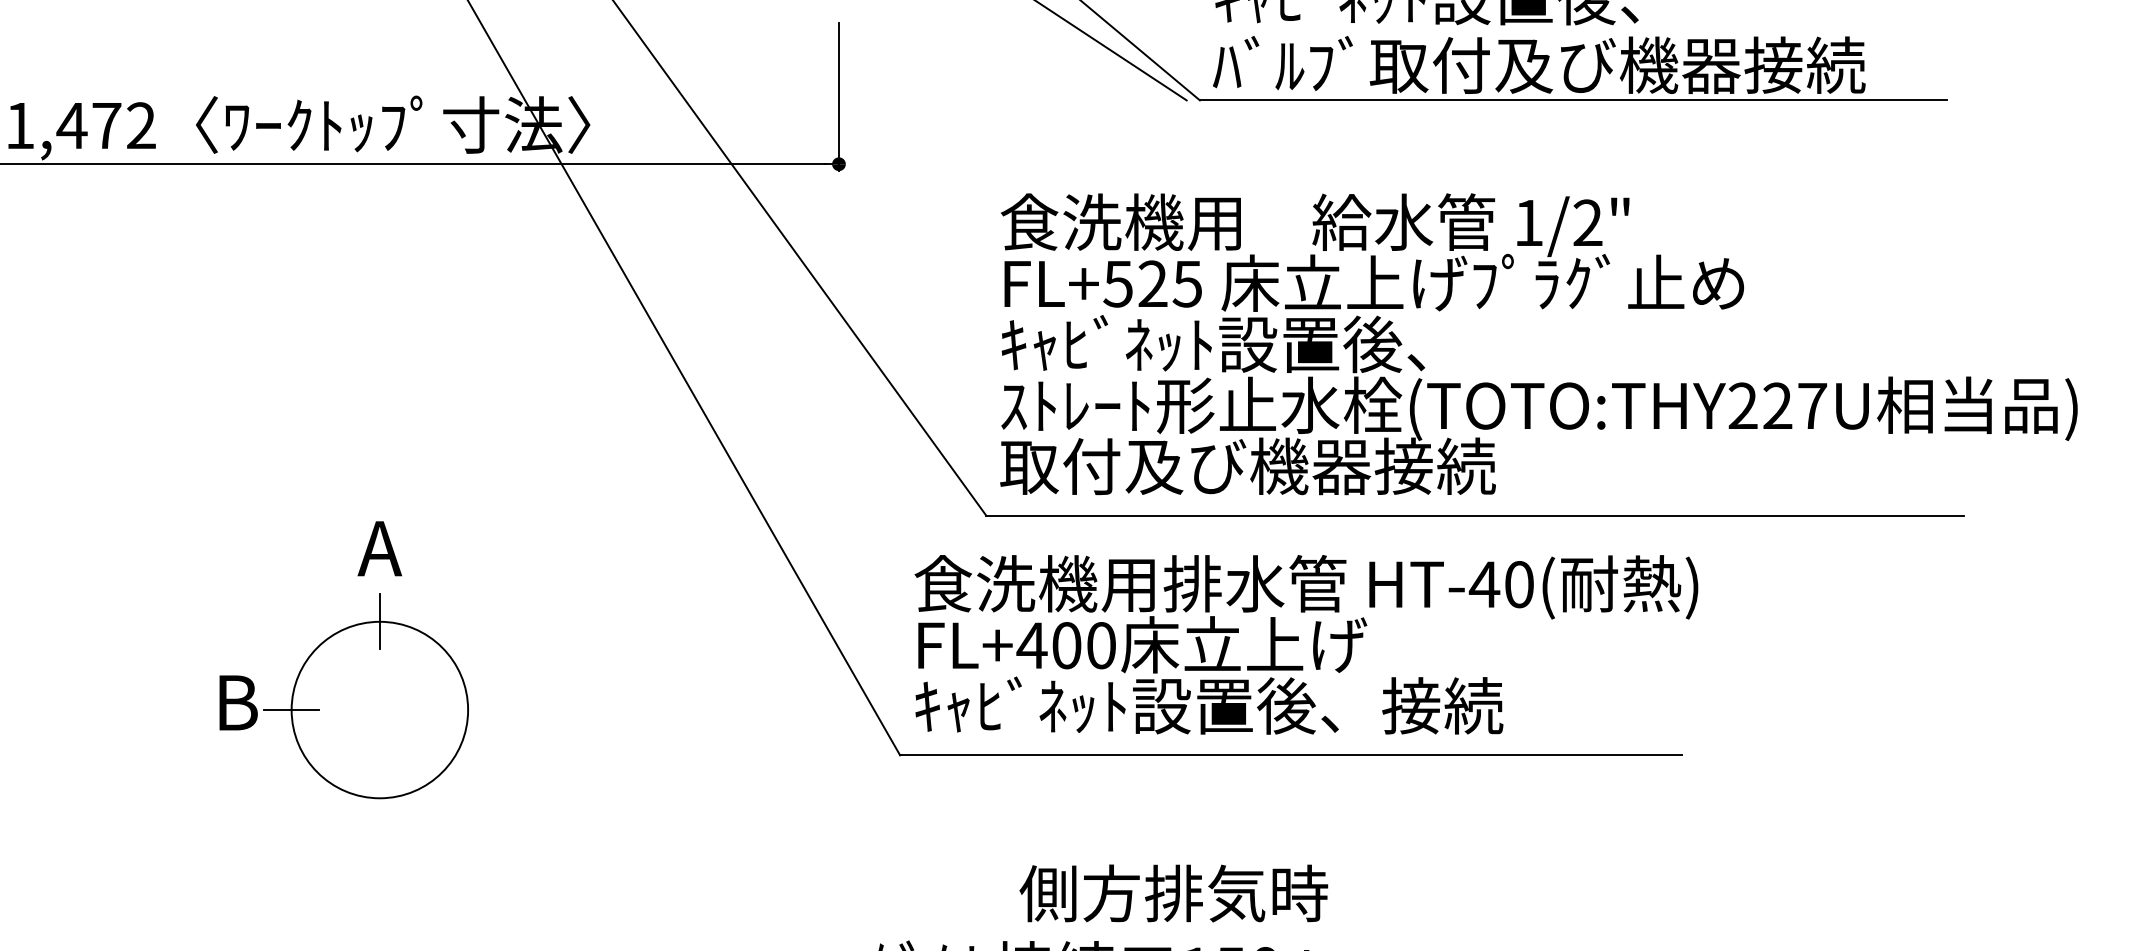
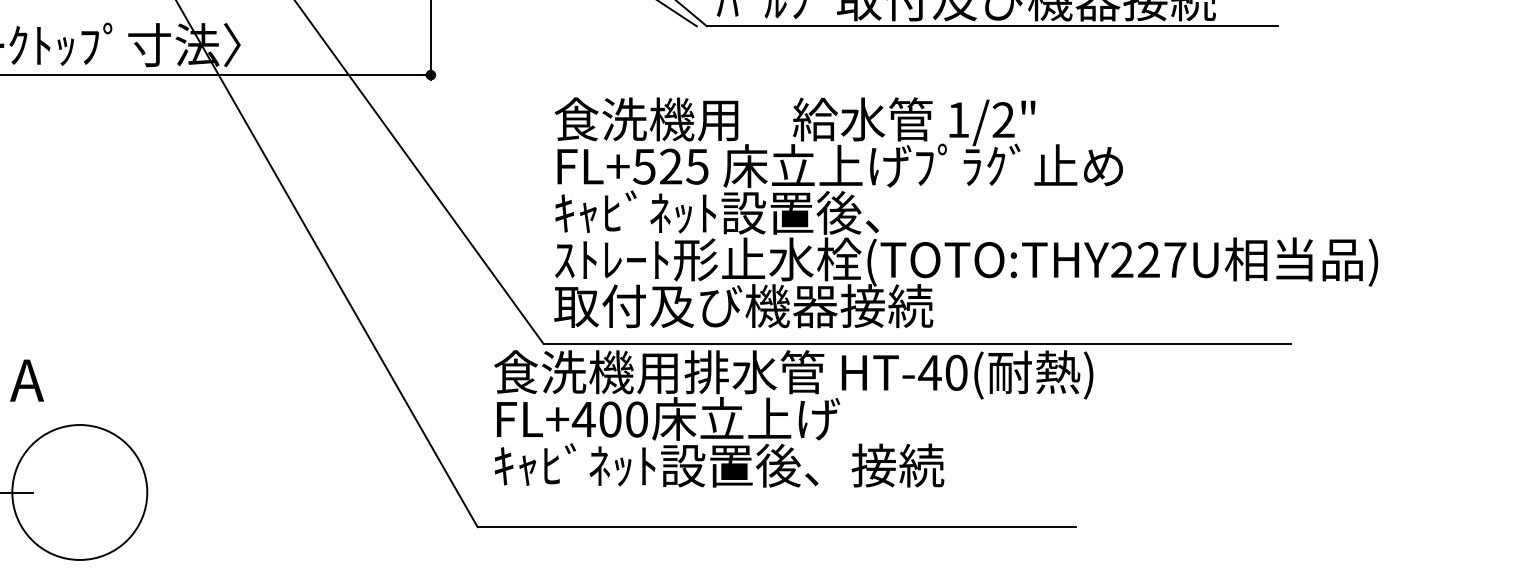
text: (379, 548) -> (26, 380), moved
line: (379, 621) -> (79, 424), removed
text: (1306, 644) -> (793, 418), moved

